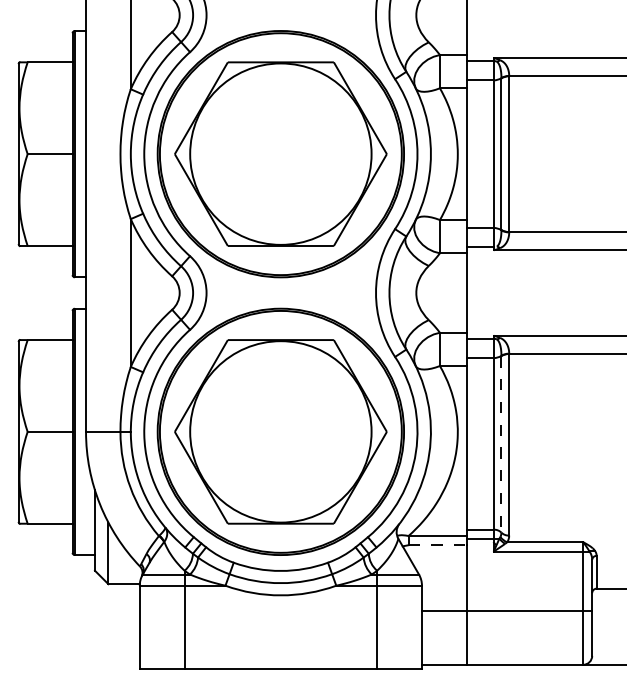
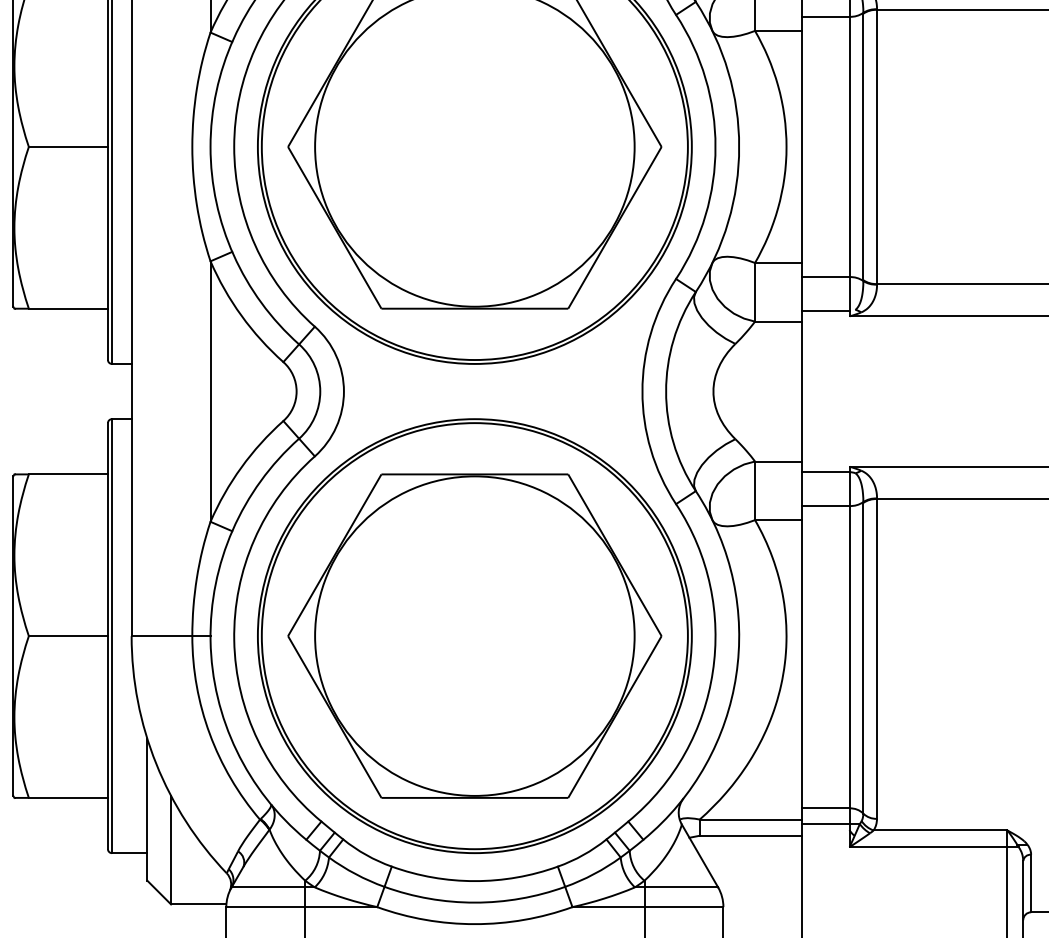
line: (501, 444) -> (863, 658), dashed -> solid
line: (438, 545) -> (752, 836), dashed -> solid

